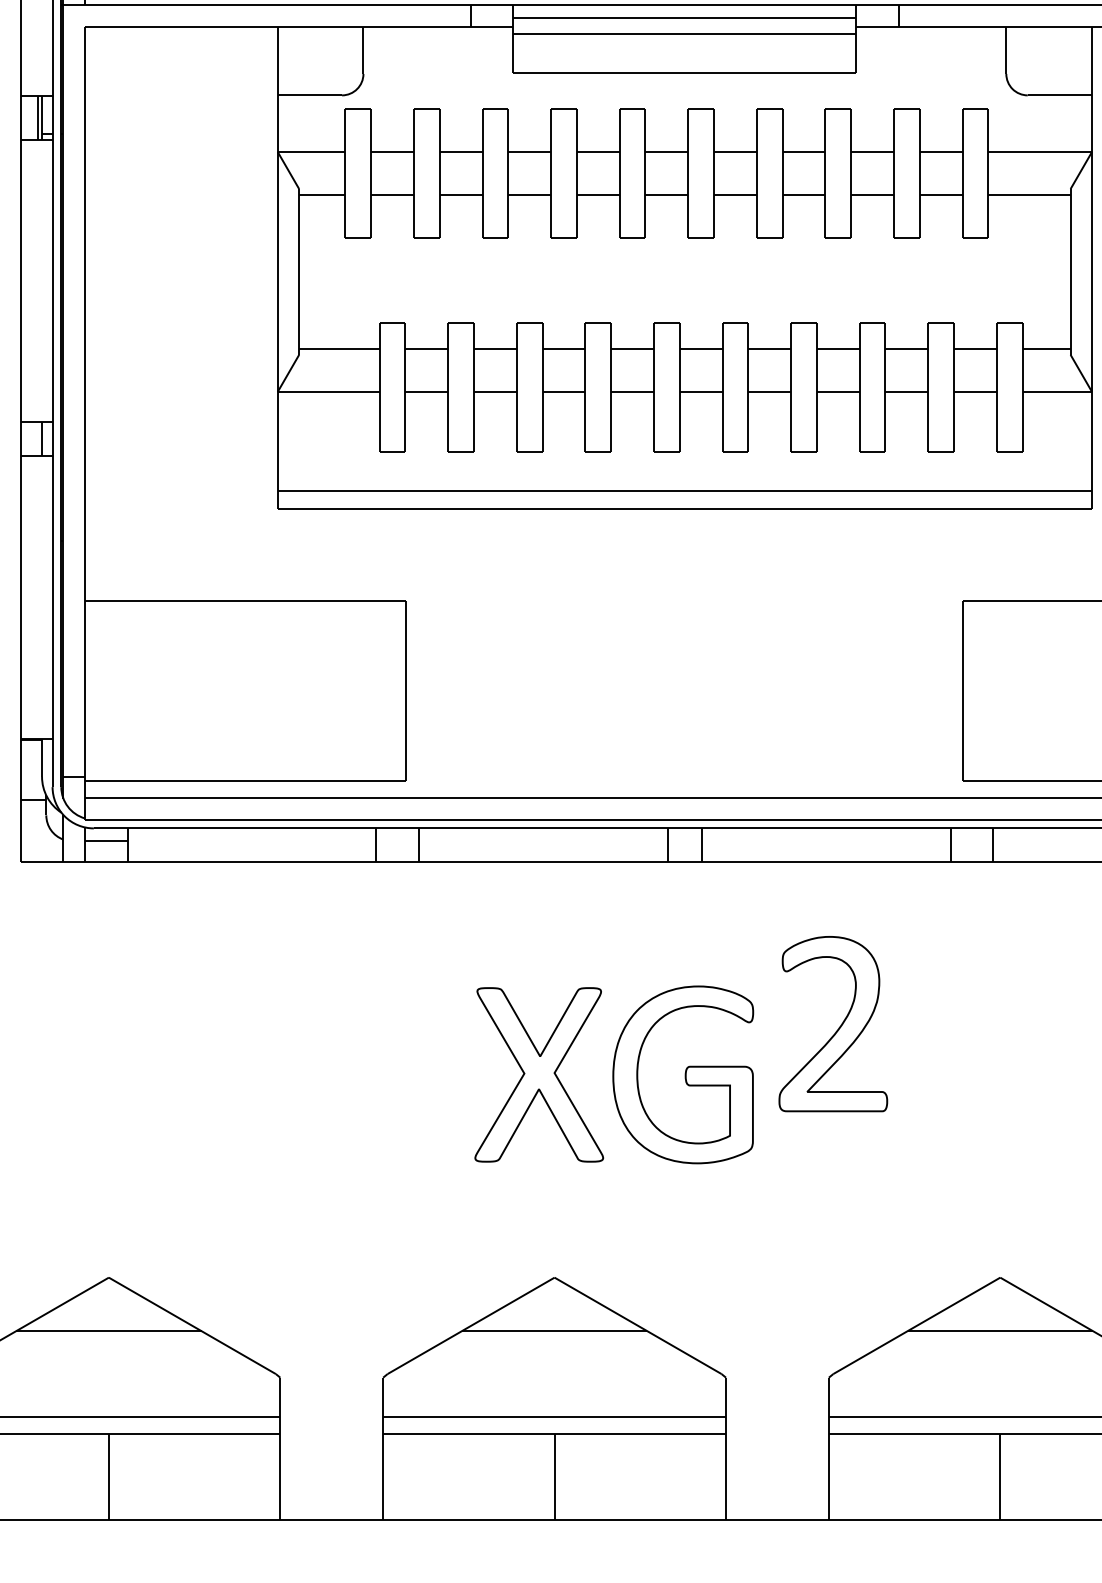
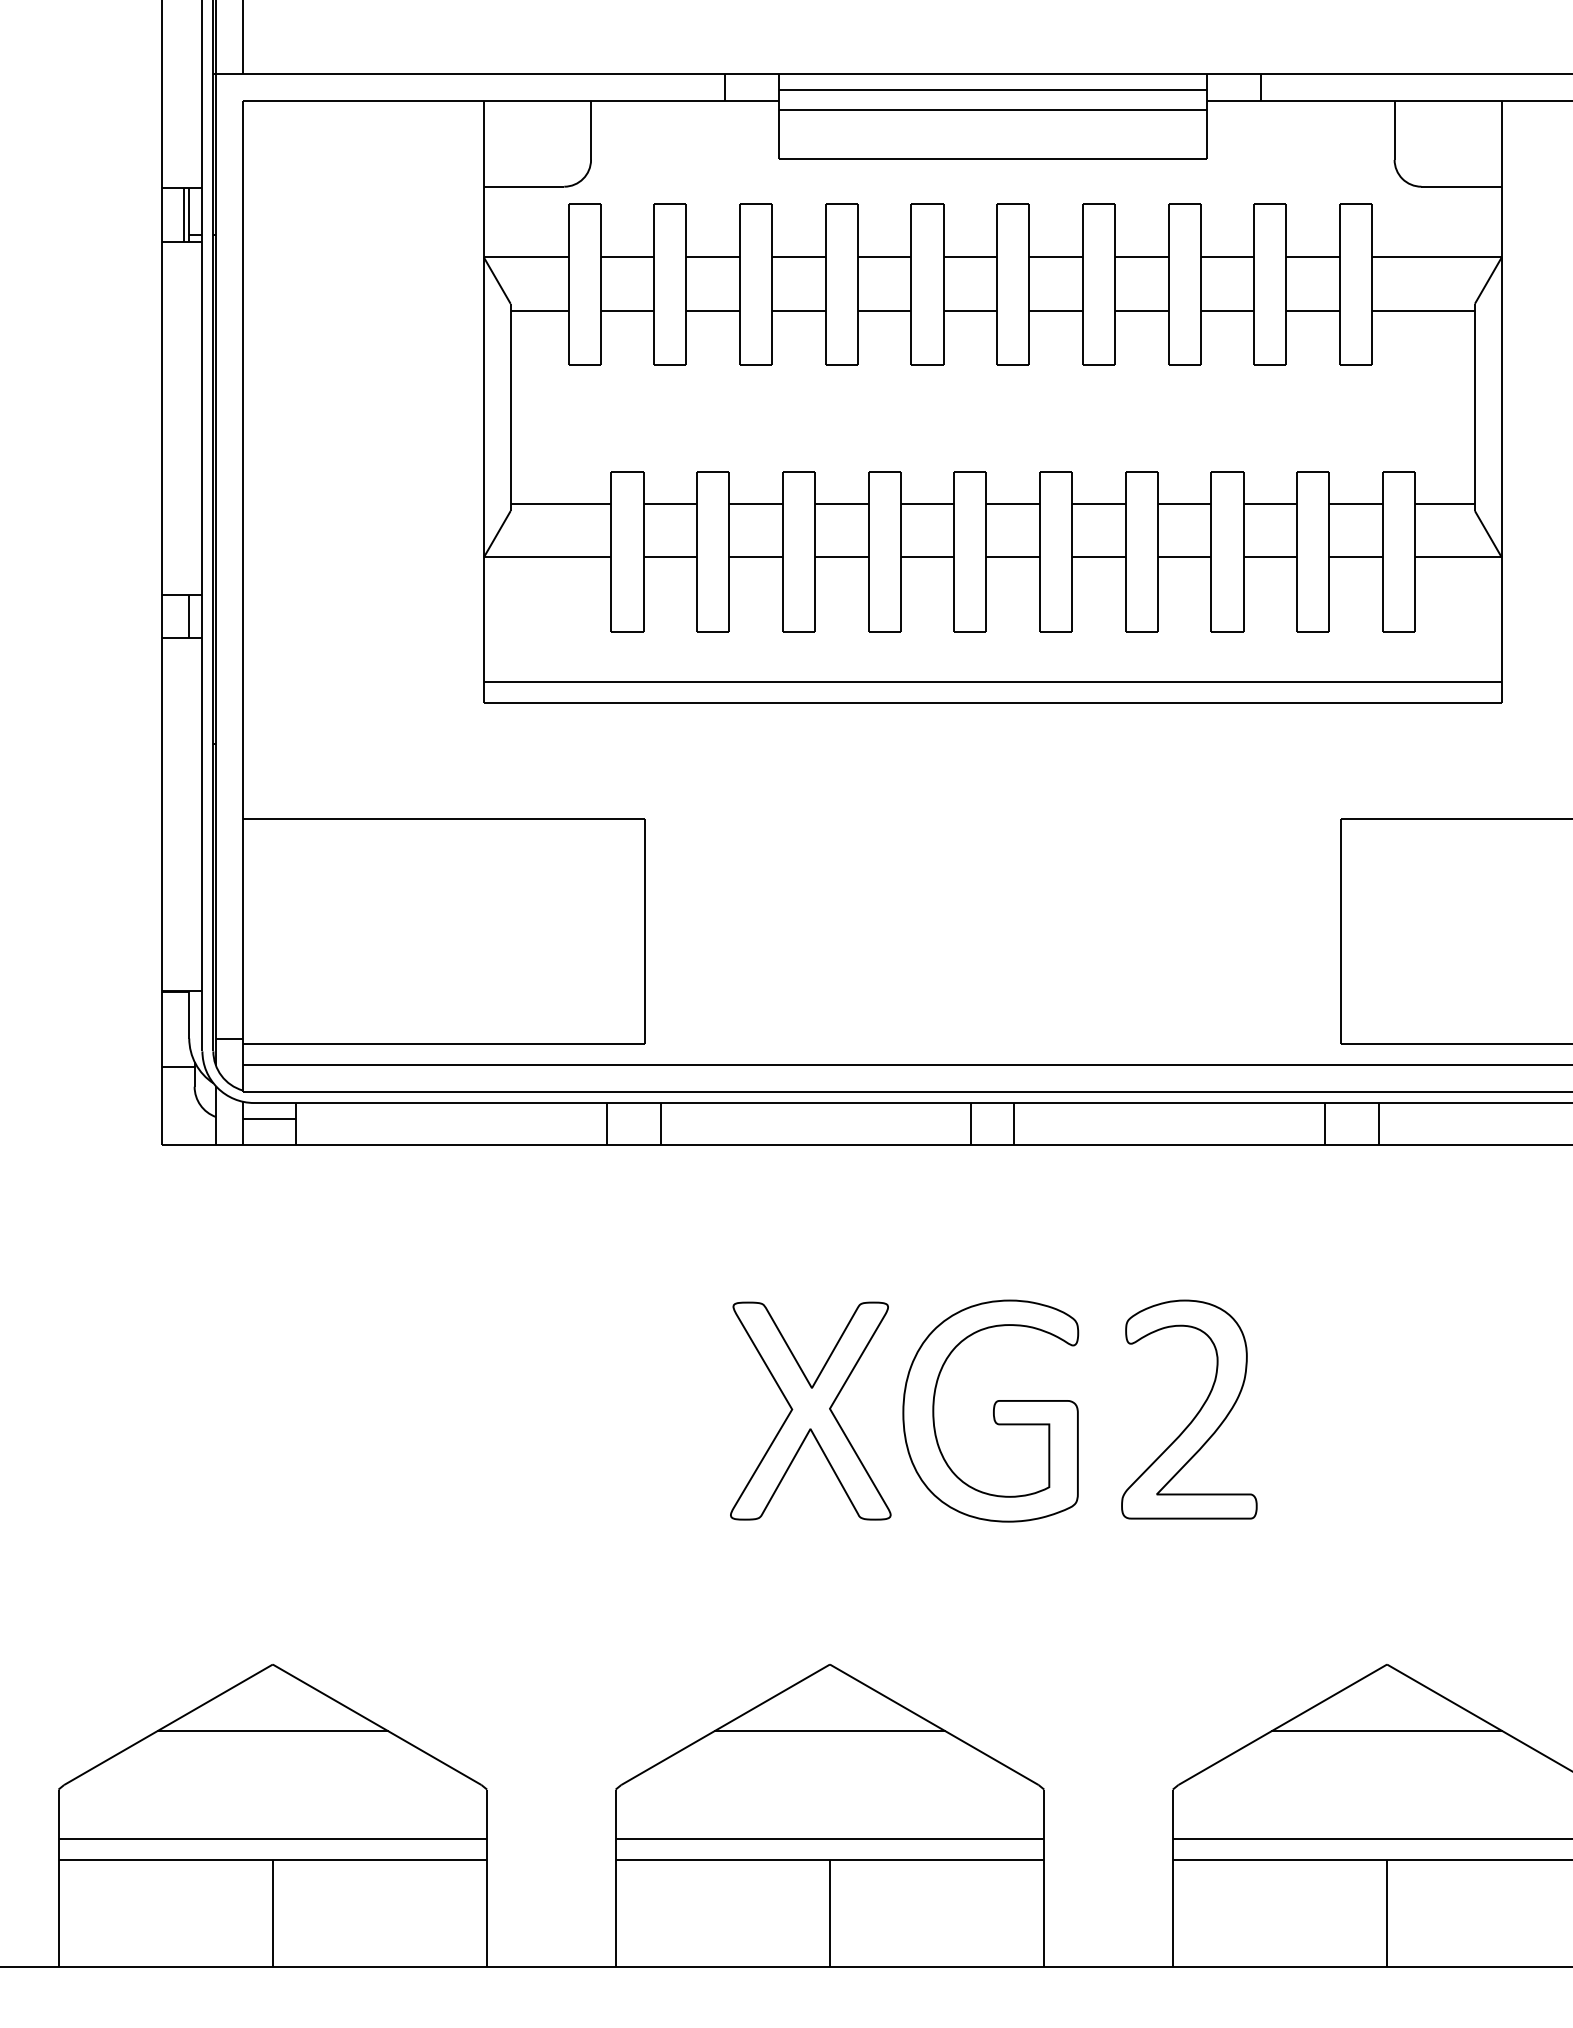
part: (839, 1027) -> (1196, 1413), moved

